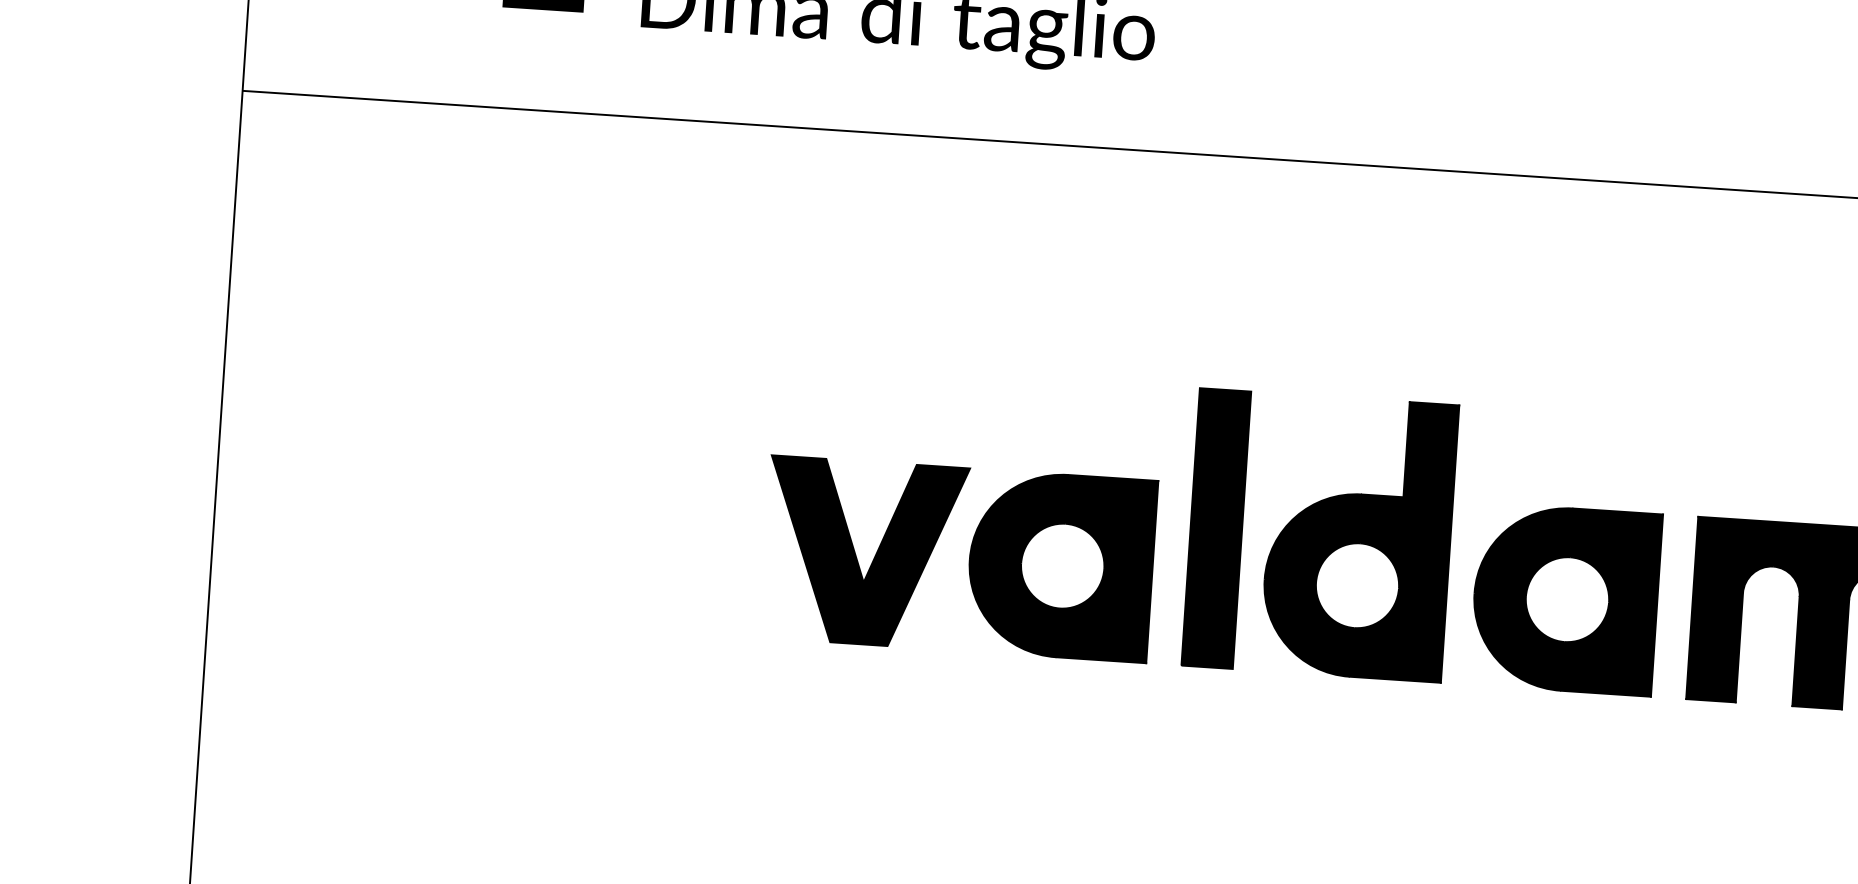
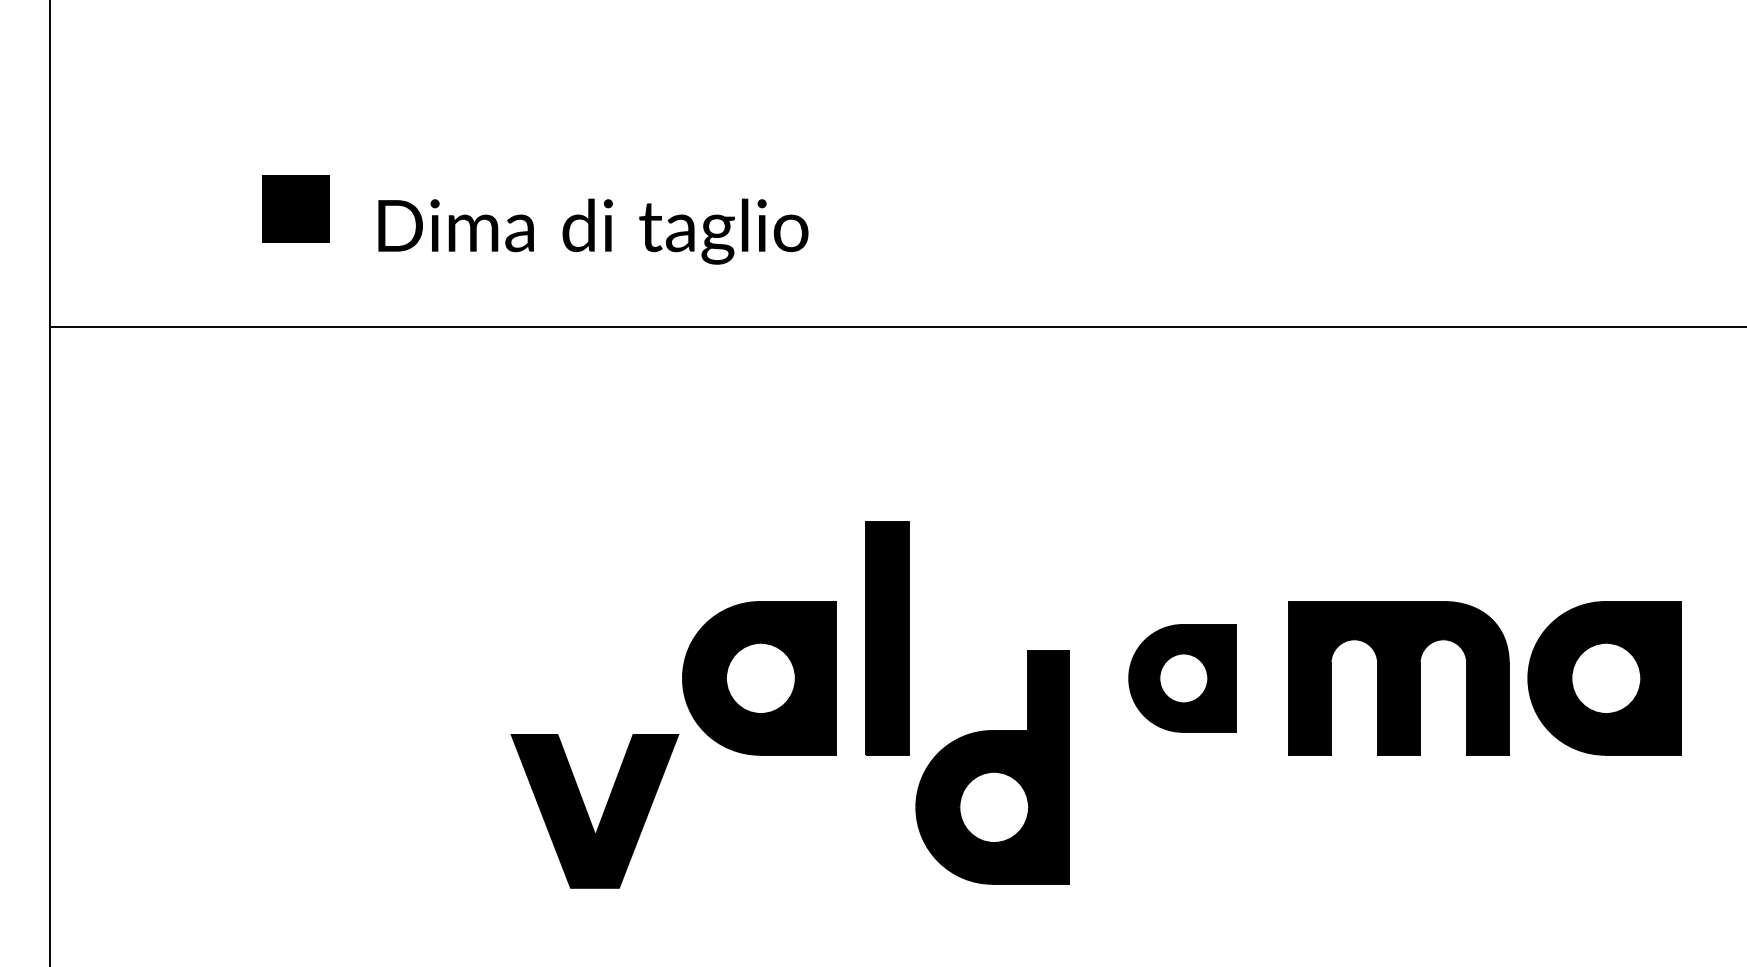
part: (1358, 538) -> (992, 767), moved
part: (856, 556) -> (588, 814), moved
part: (1565, 599) -> (1182, 678), size x0.7

